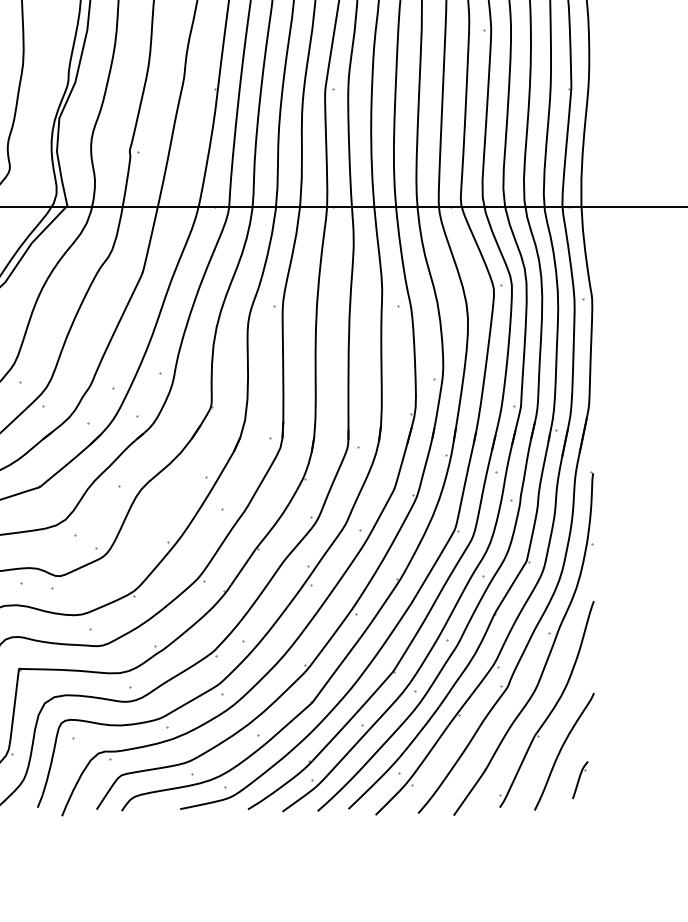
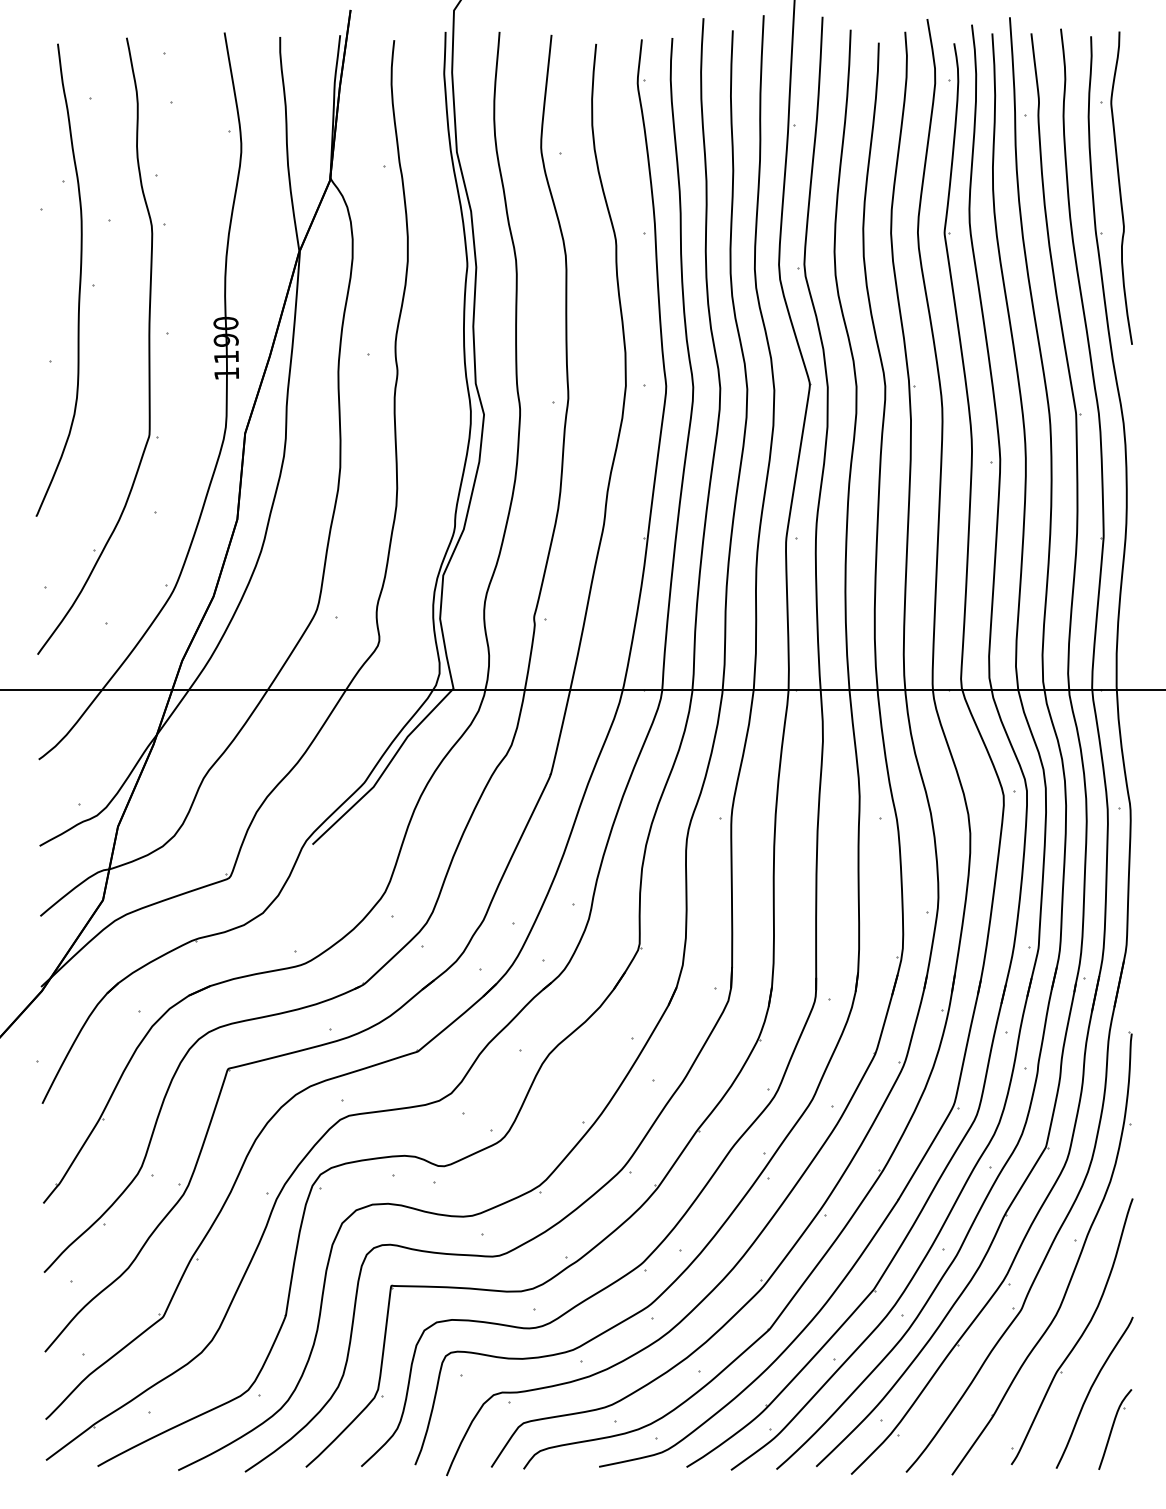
part: (580, 780) -> (1115, 1429), size x1.67

